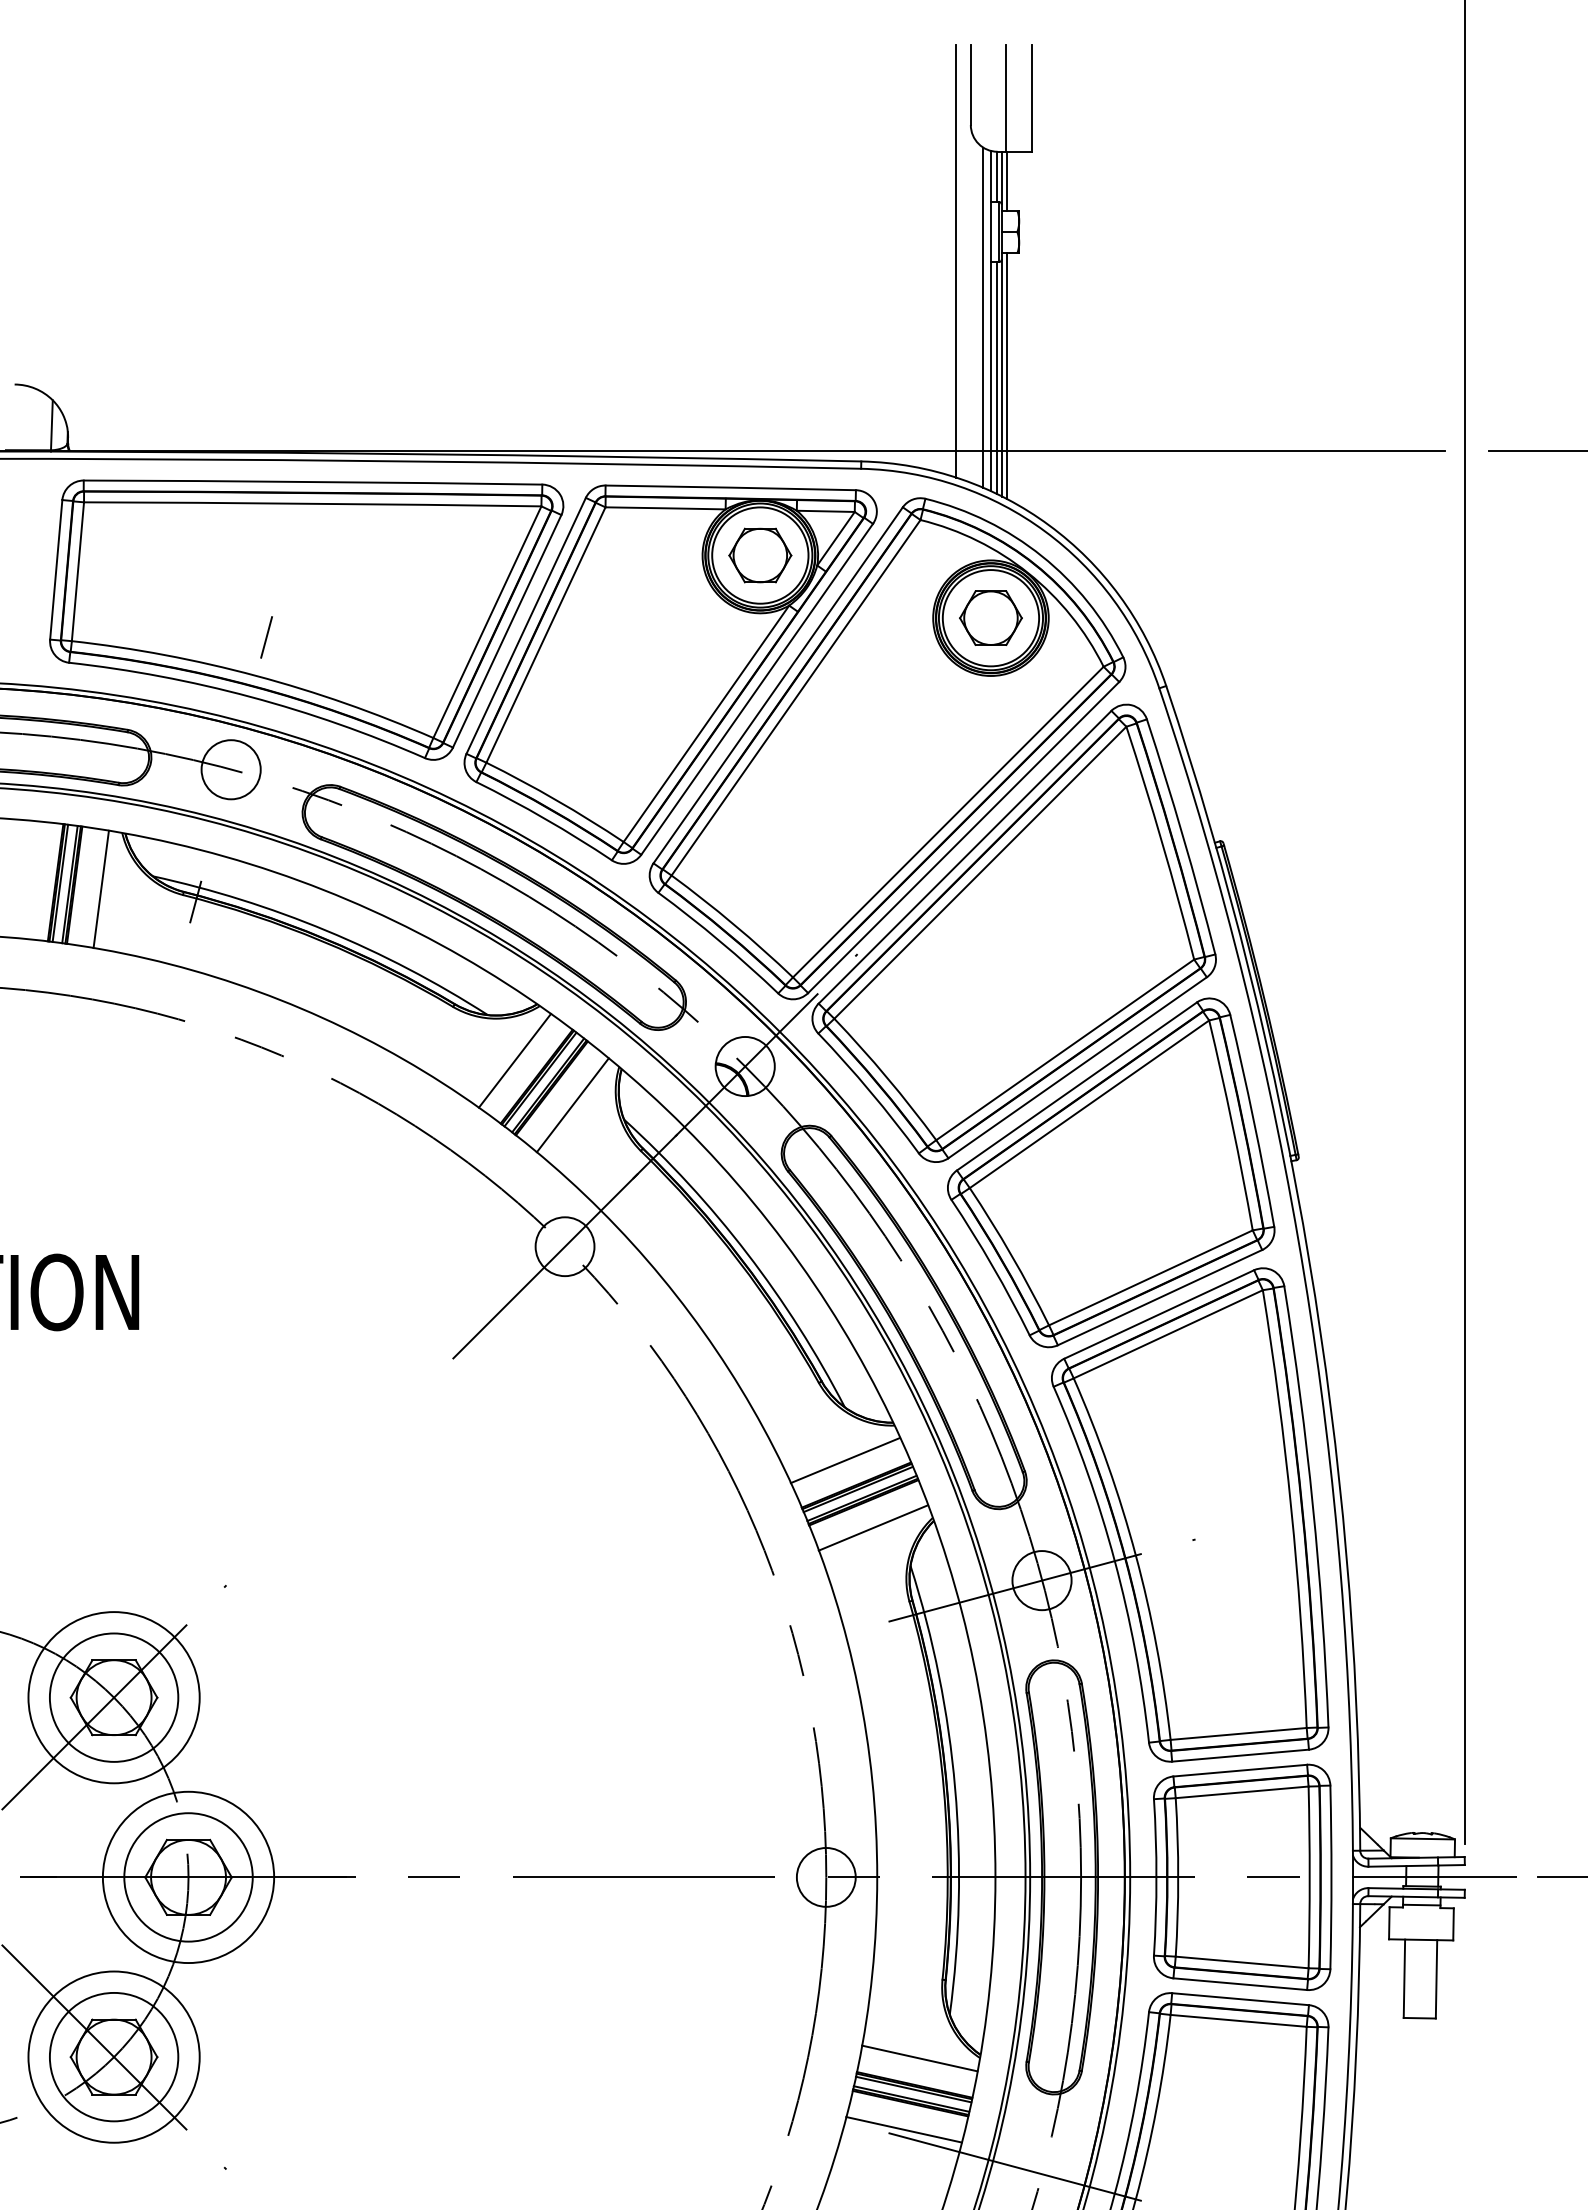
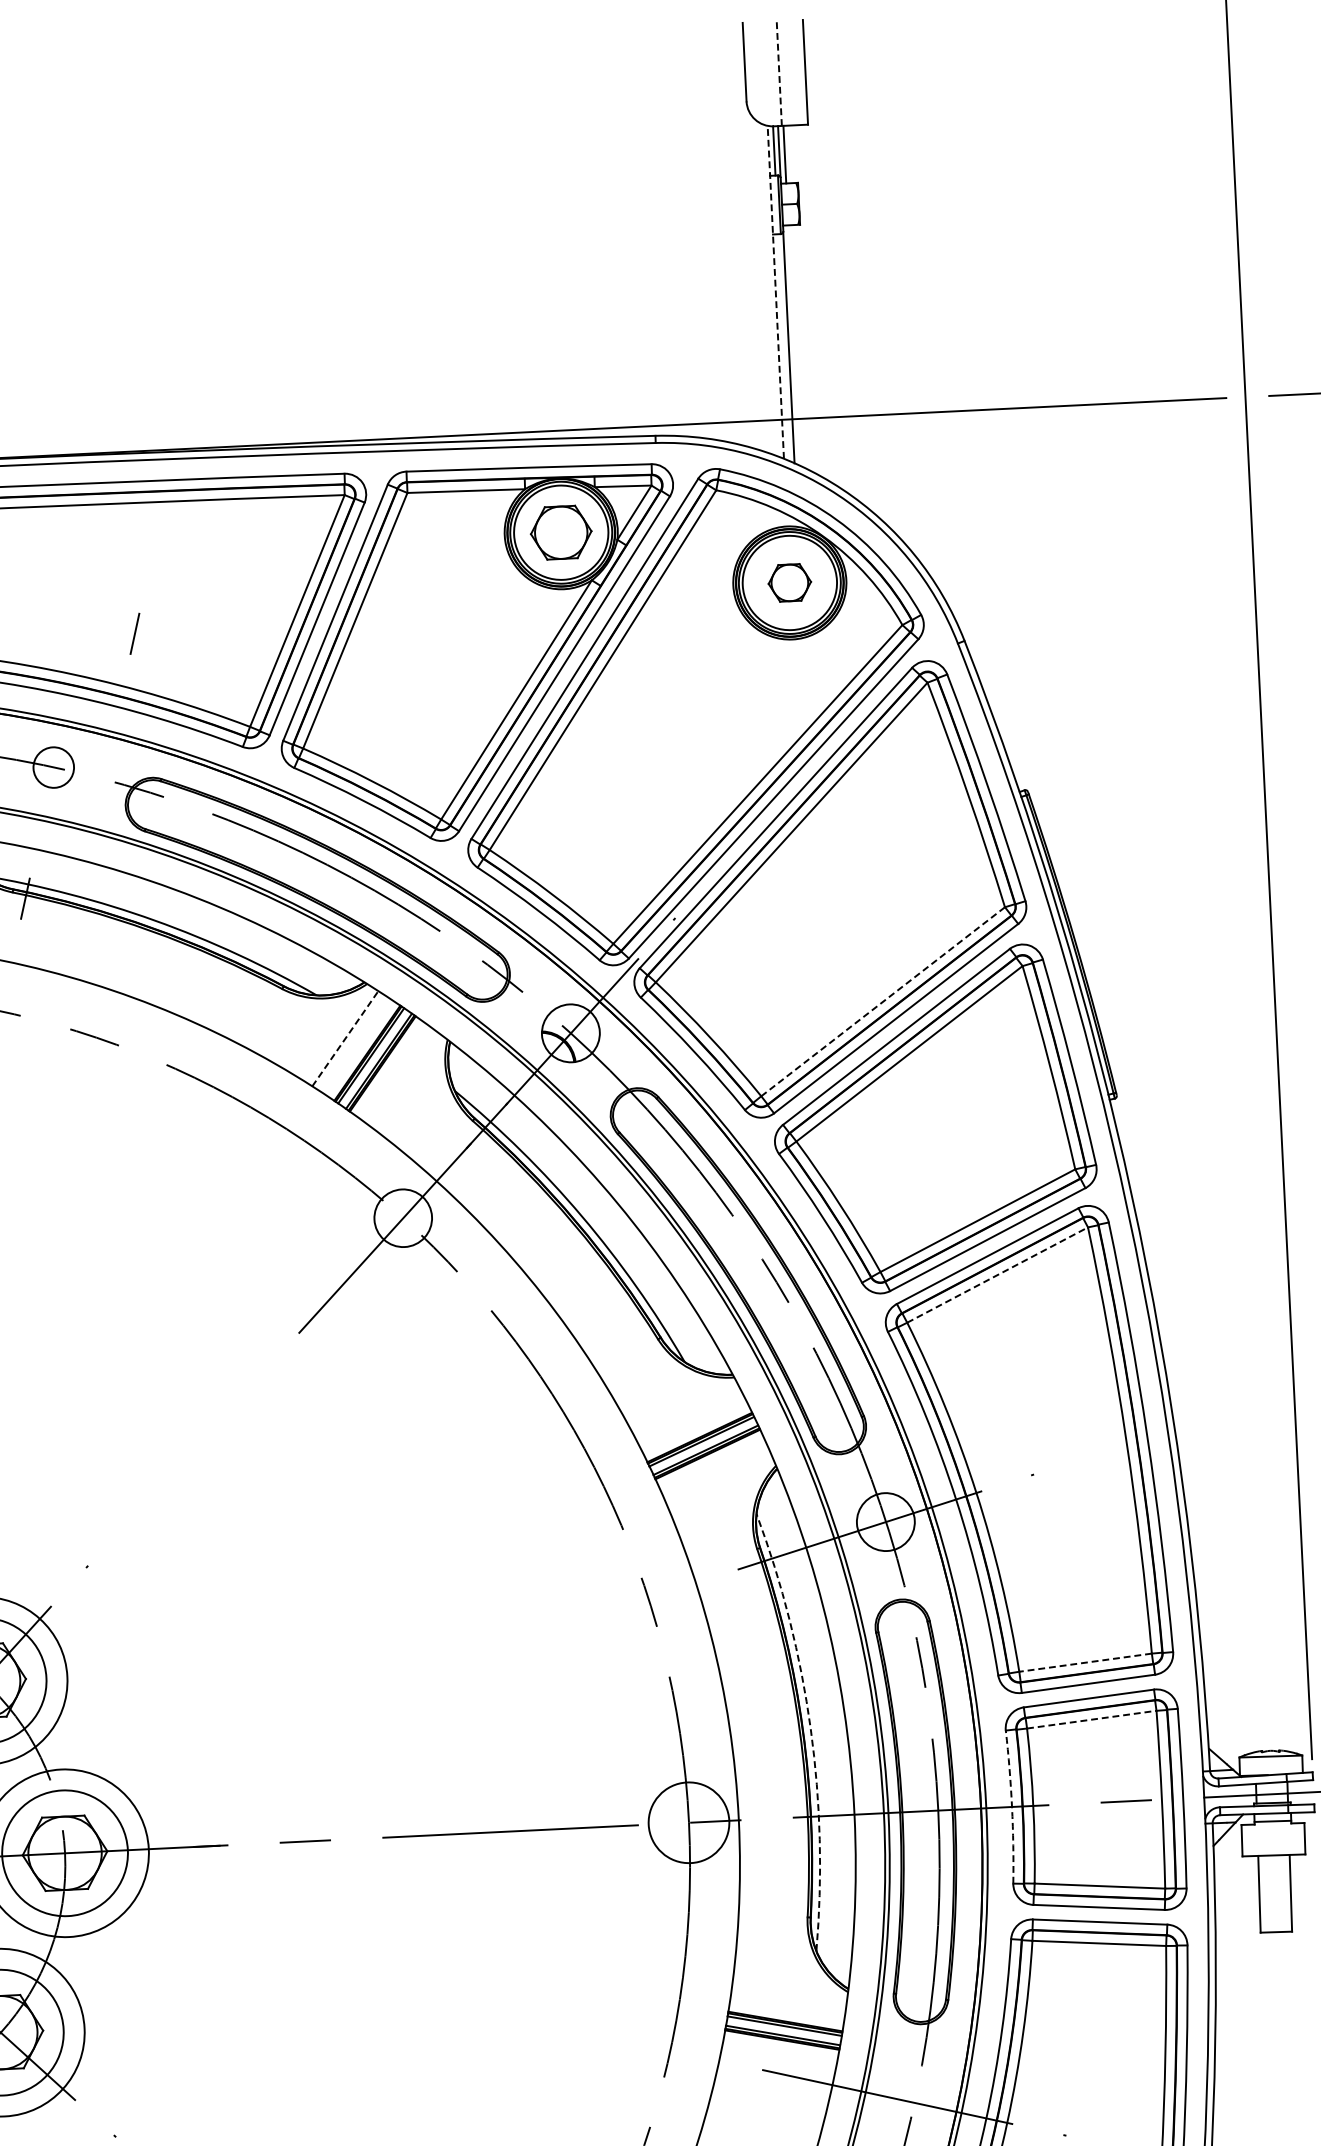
line: (1005, 98) -> (779, 73), solid -> dashed
line: (956, 260) -> (739, 234), removed
line: (983, 317) -> (768, 289), removed
line: (991, 320) -> (776, 291), solid -> dashed
line: (1007, 376) -> (794, 345), removed
line: (996, 377) -> (783, 347), removed
part: (990, 617) -> (789, 582), size x0.7
line: (266, 637) -> (134, 633), moved
circle: (230, 769) -> (53, 767), size x0.7
line: (1064, 1050) -> (882, 1002), solid -> dashed
line: (515, 1060) -> (345, 1038), solid -> dashed
line: (572, 1105) -> (403, 1079), removed
line: (1168, 1334) -> (997, 1275), solid -> dashed
line: (845, 1460) -> (687, 1413), removed
line: (873, 1527) -> (718, 1478), removed
line: (1238, 1733) -> (1085, 1662), solid -> dashed
arc: (955, 1788) -> (811, 1729), solid -> dashed
line: (1242, 1792) -> (1092, 1719), solid -> dashed
circle: (825, 1876) -> (688, 1821), size x1.4
arc: (1156, 1877) -> (1012, 1807), solid -> dashed
line: (919, 2058) -> (788, 1995), removed
line: (903, 2129) -> (776, 2065), removed

